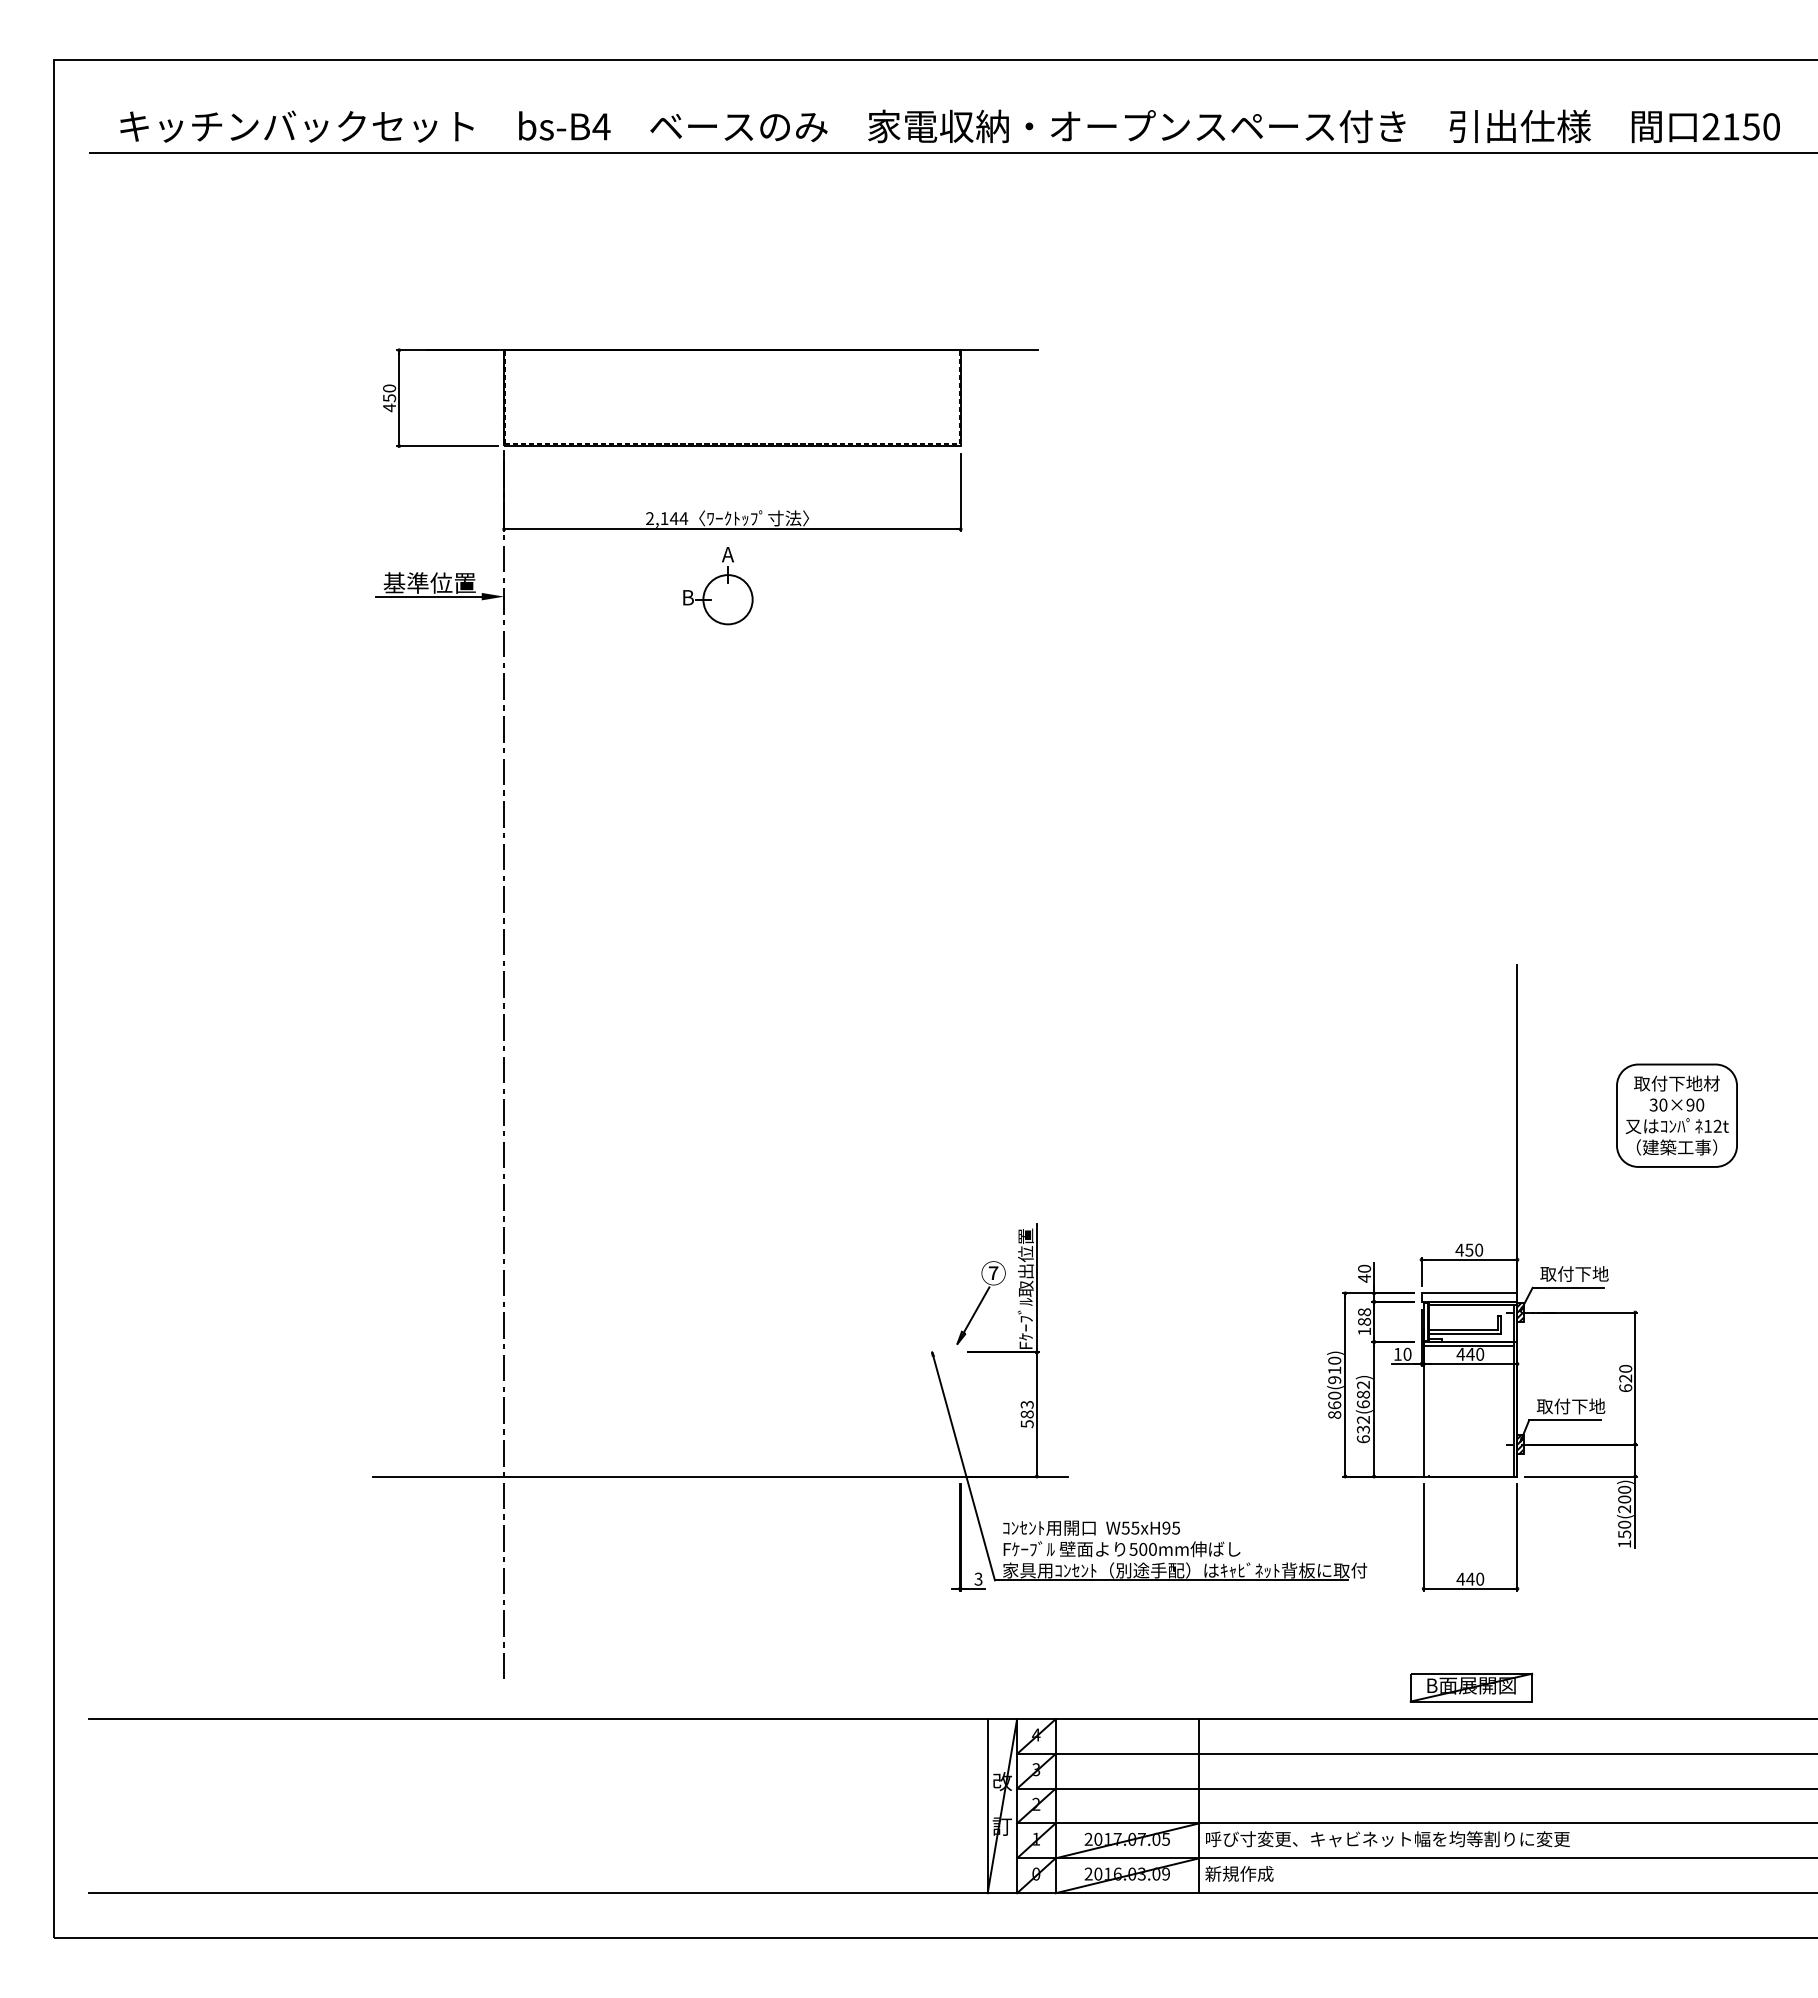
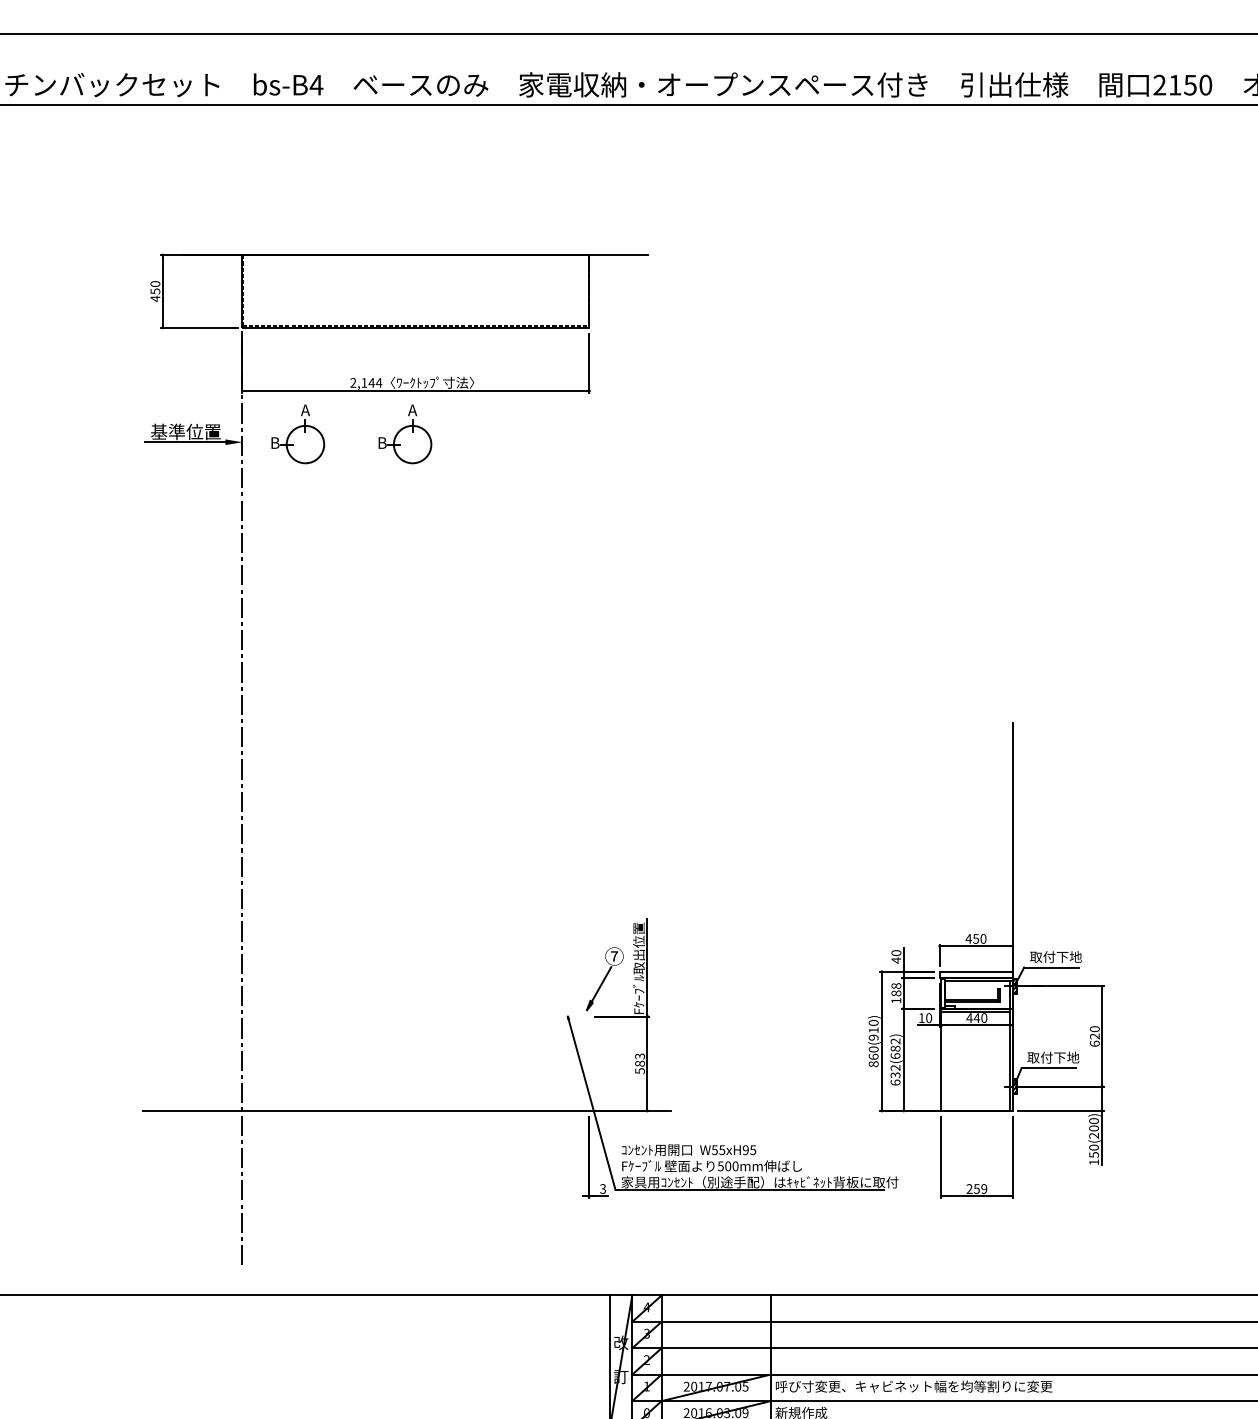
part: (577, 586) -> (298, 434), added
part: (1676, 1115) -> (1133, 836), removed
text: (1470, 1578) -> (976, 1188), 440 -> 259
part: (1471, 1687) -> (977, 1271), removed

